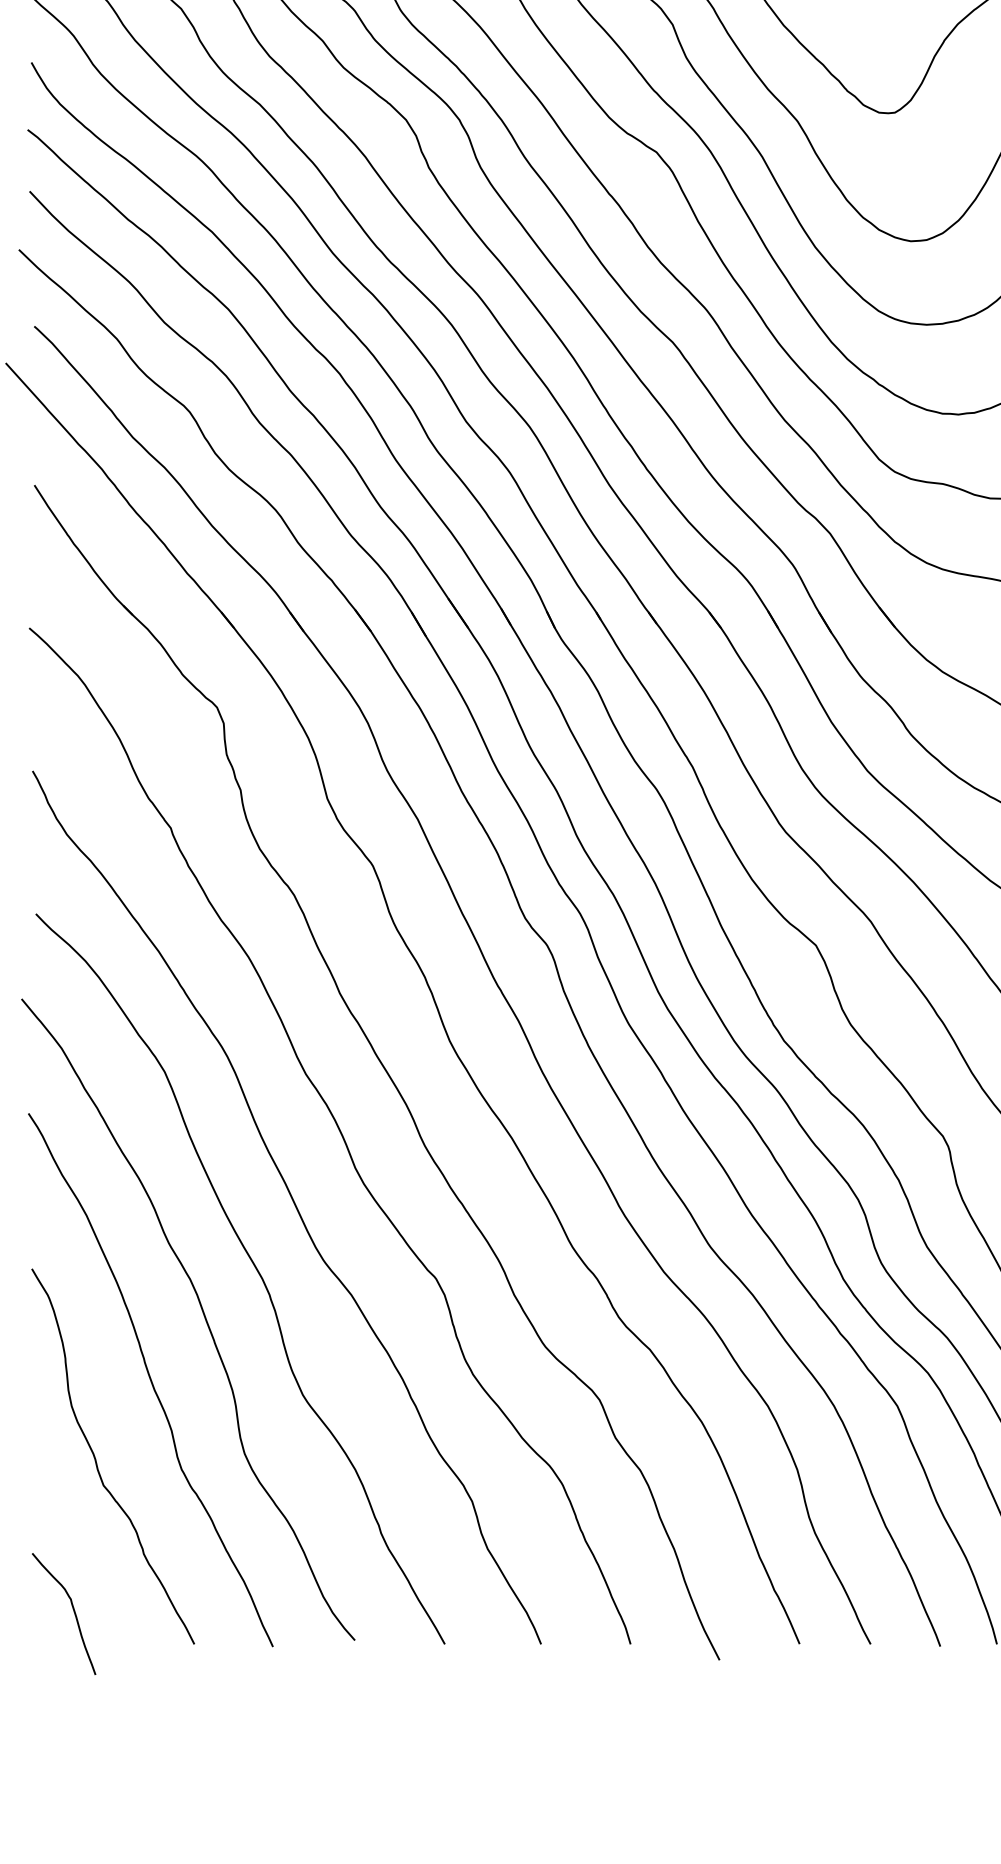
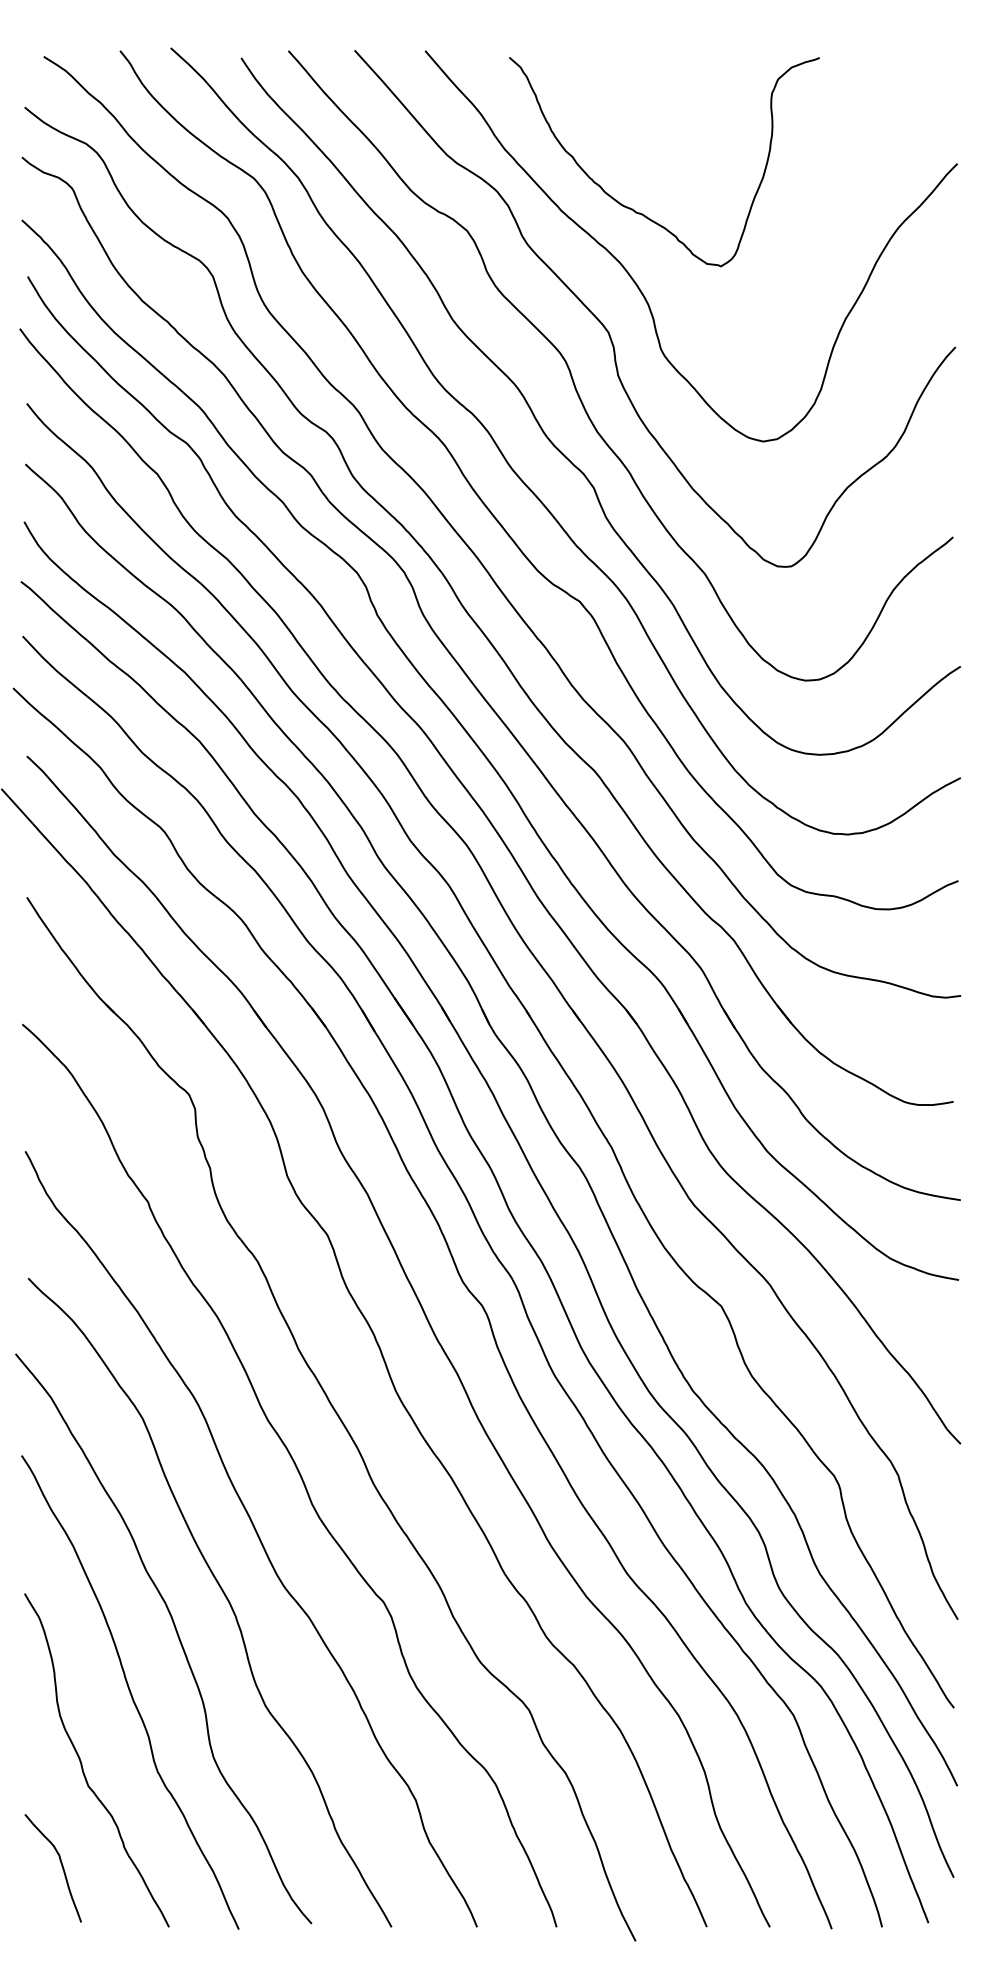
curve: (73, 1611) -> (61, 1866), moved

